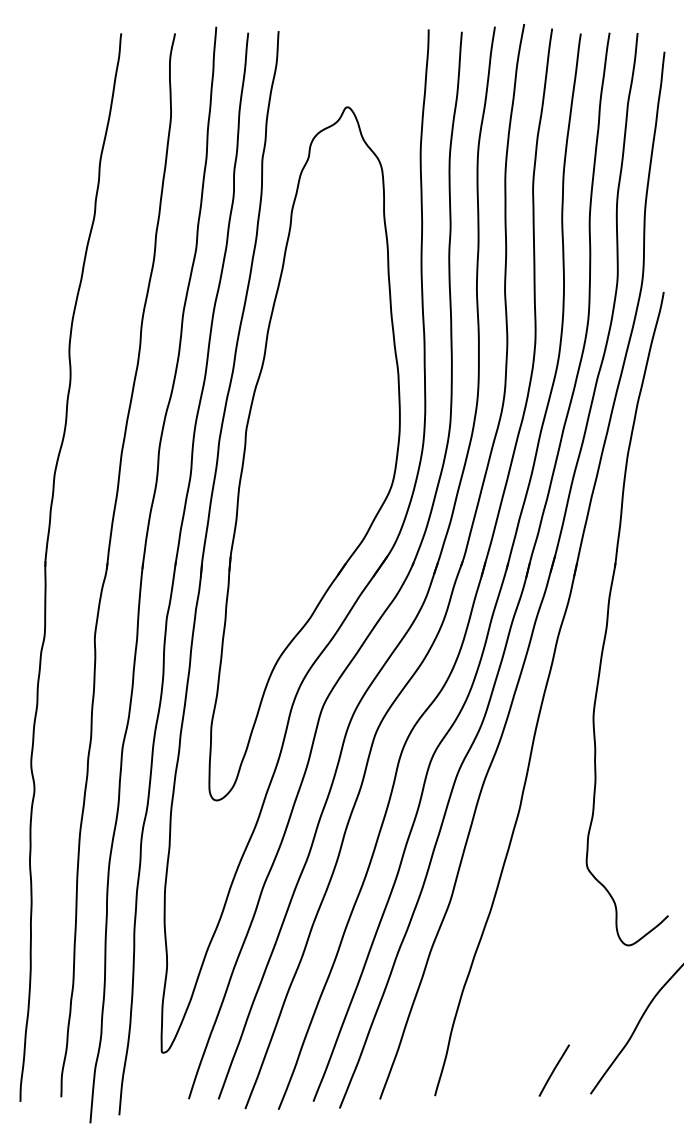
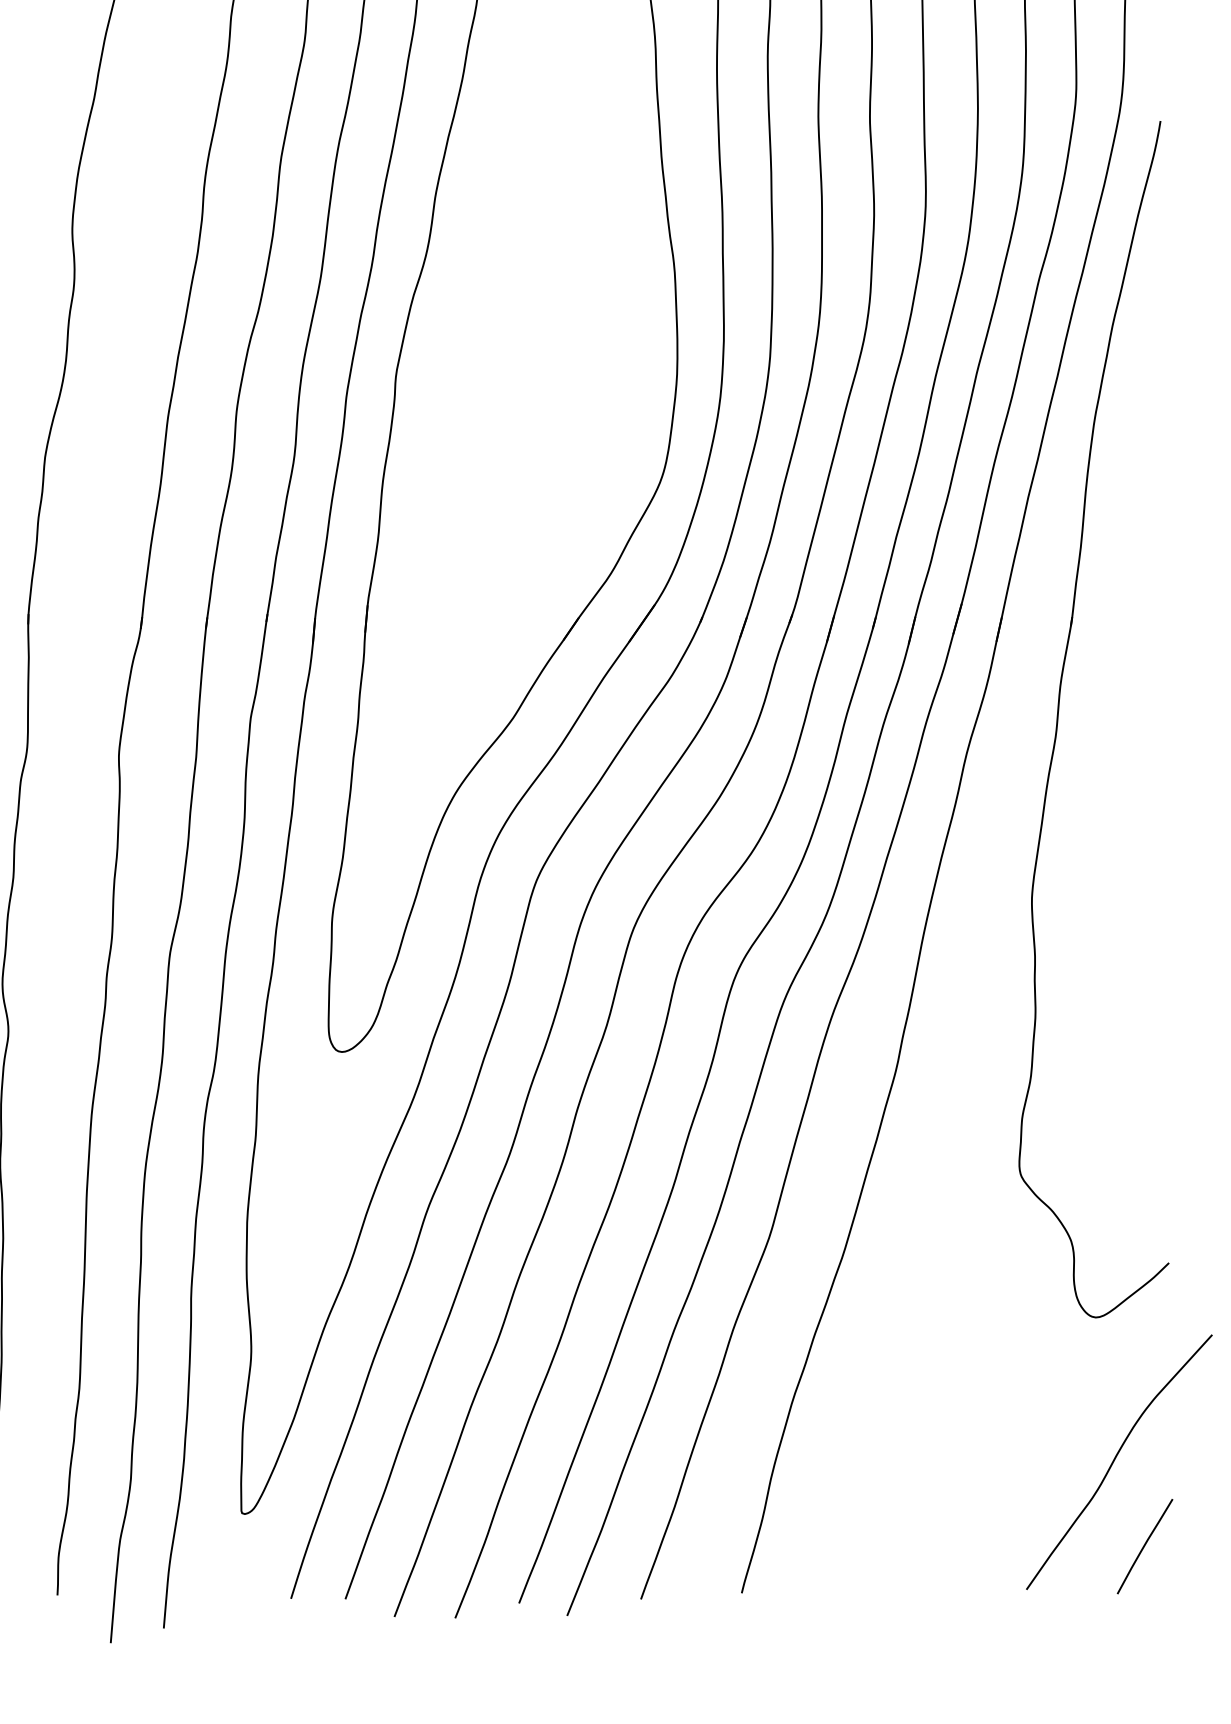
line: (553, 1070) -> (1143, 1546), moved

